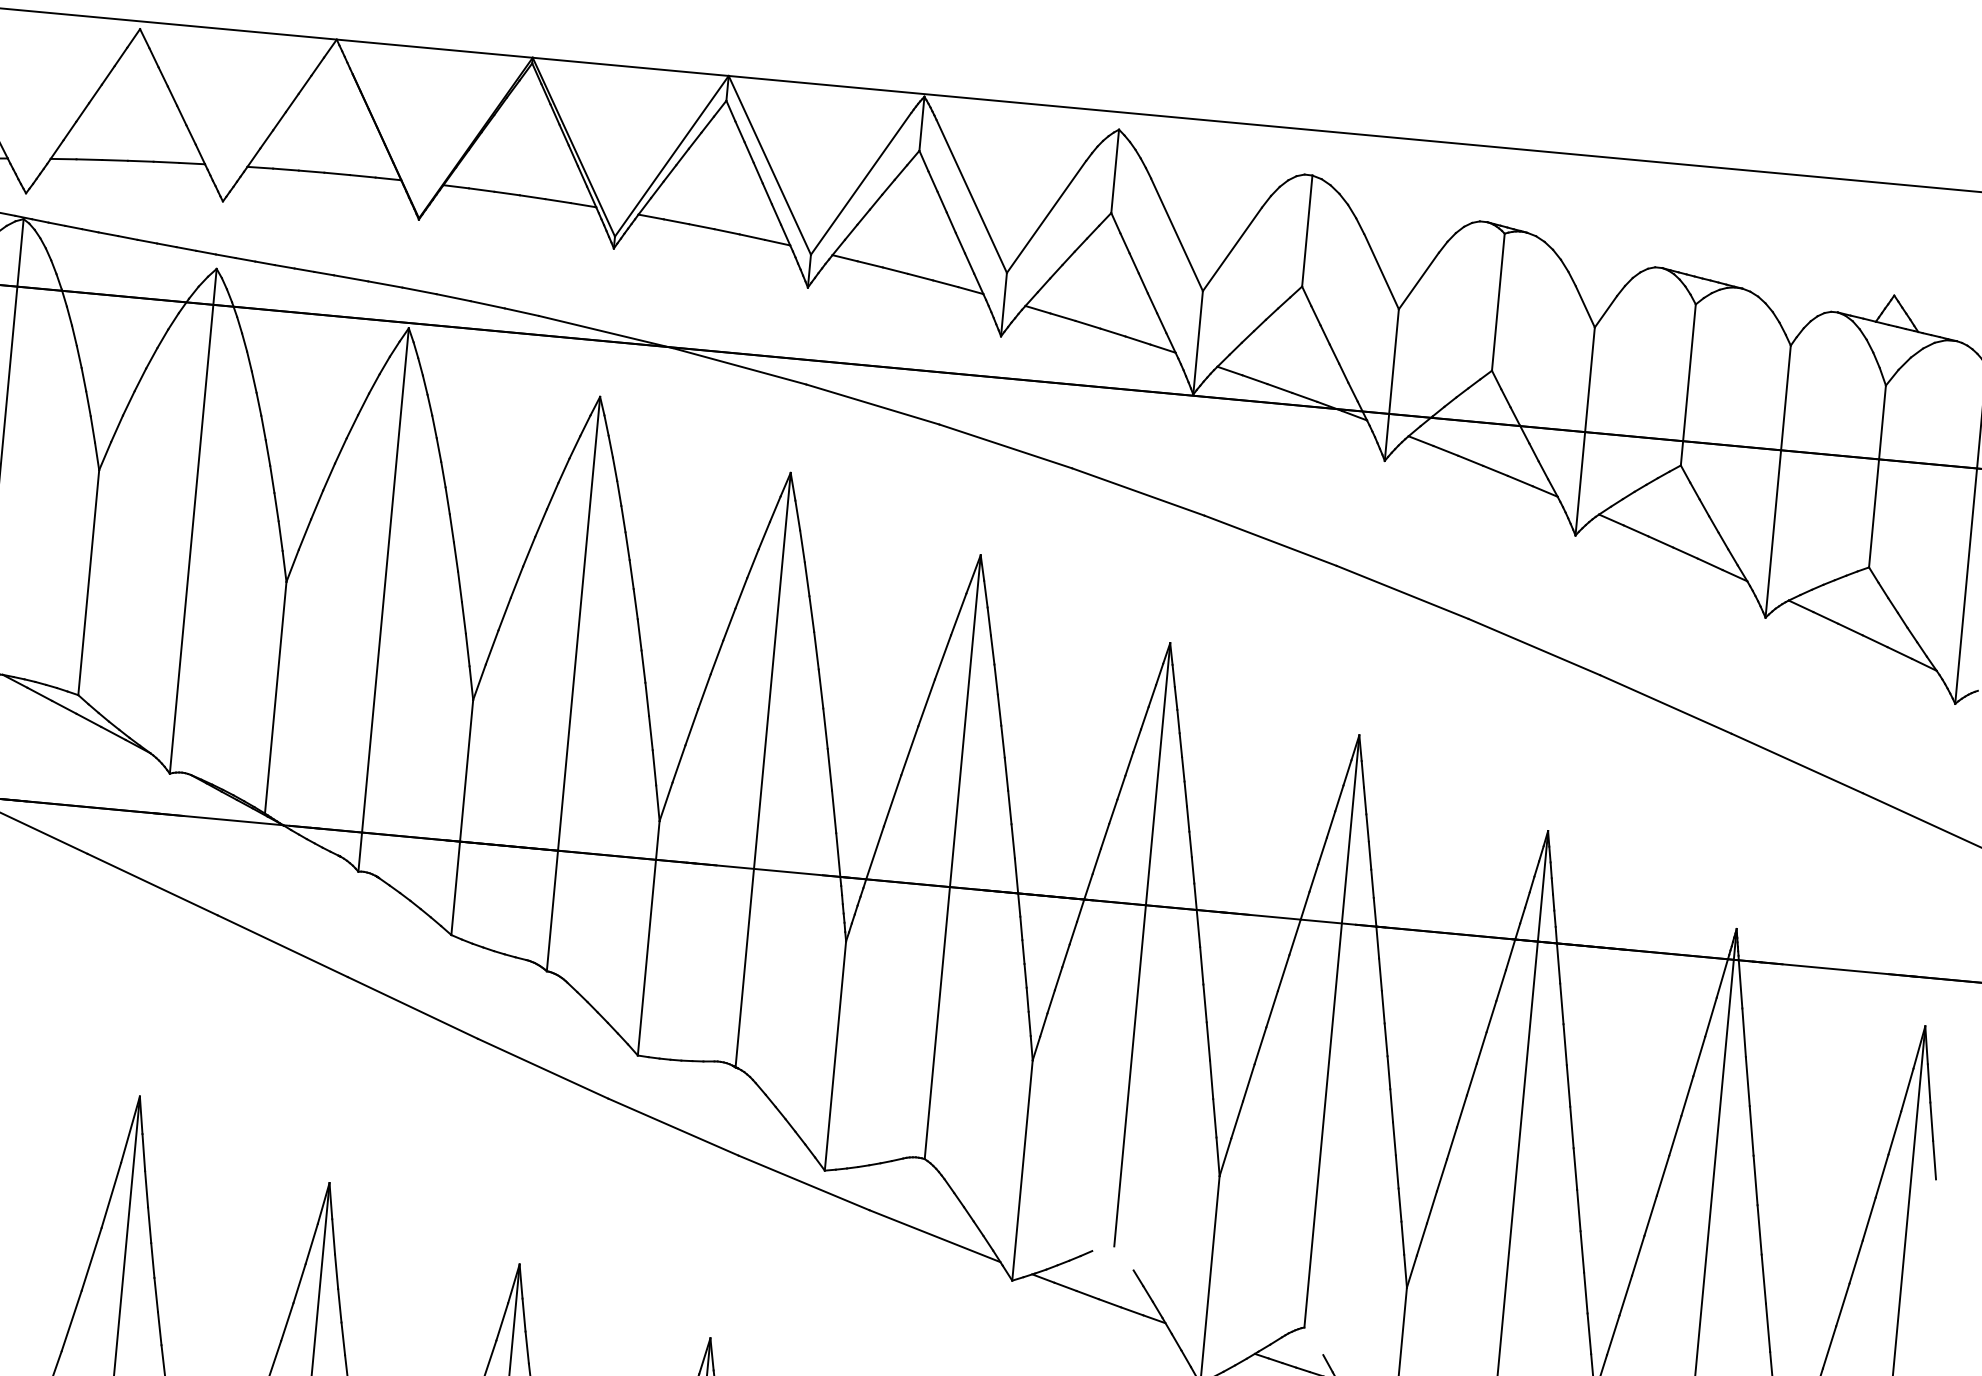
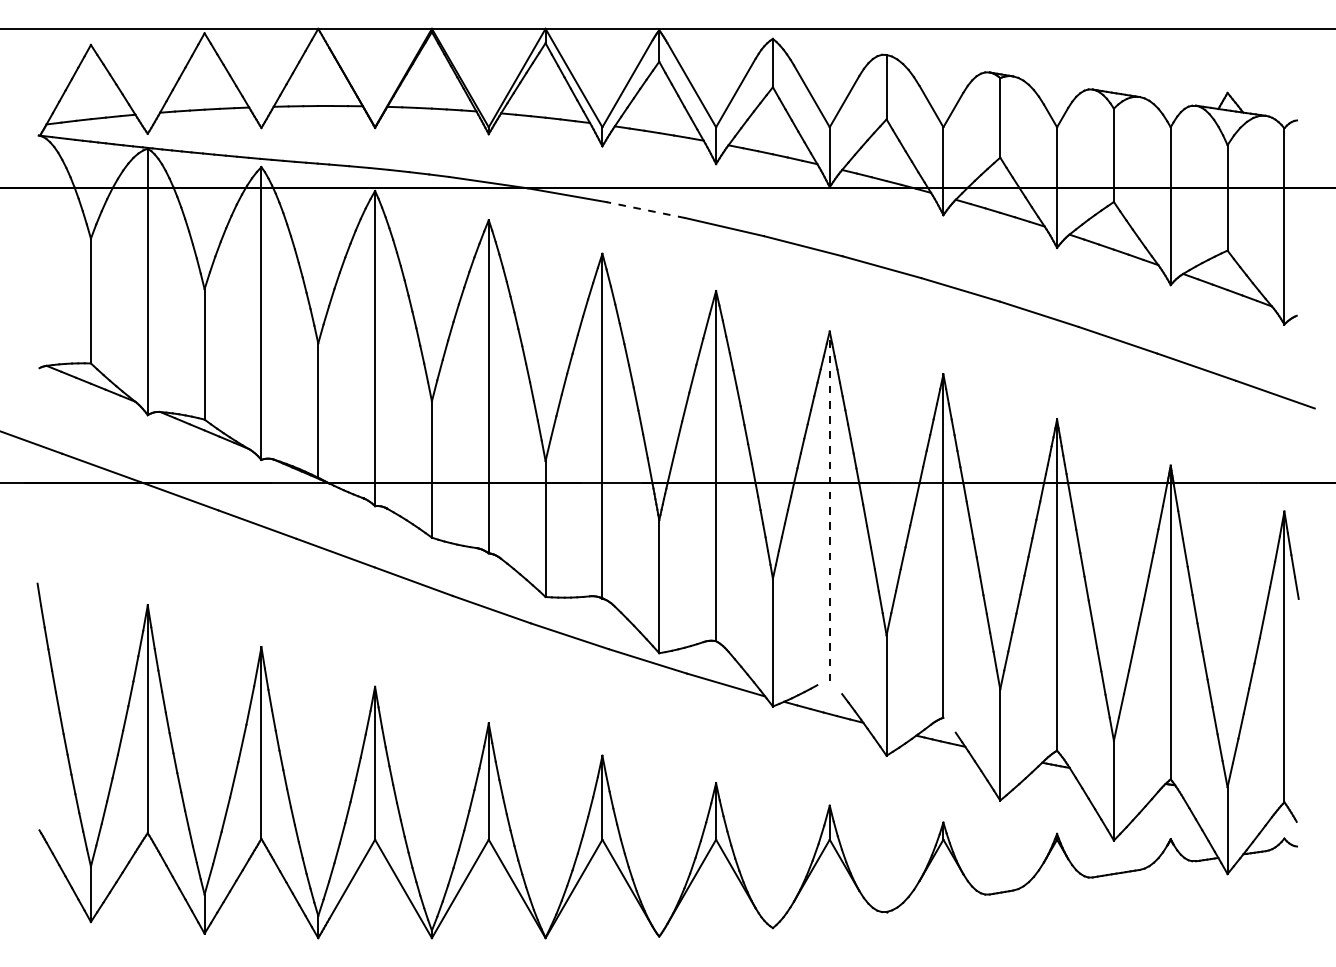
line: (871, 405) -> (645, 210), solid -> dashed
line: (1141, 944) -> (829, 506), solid -> dashed

